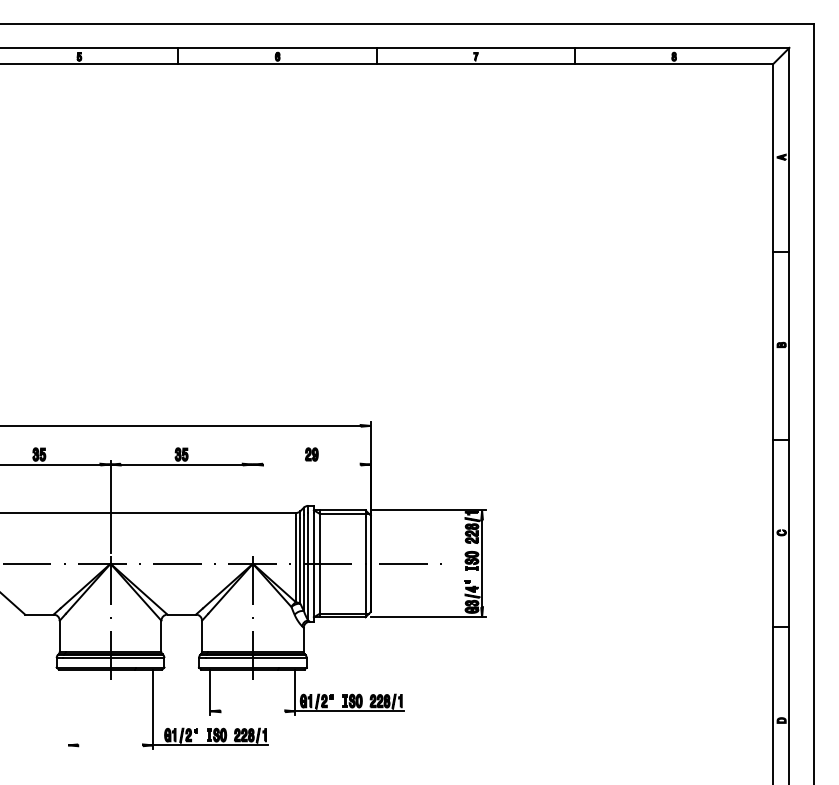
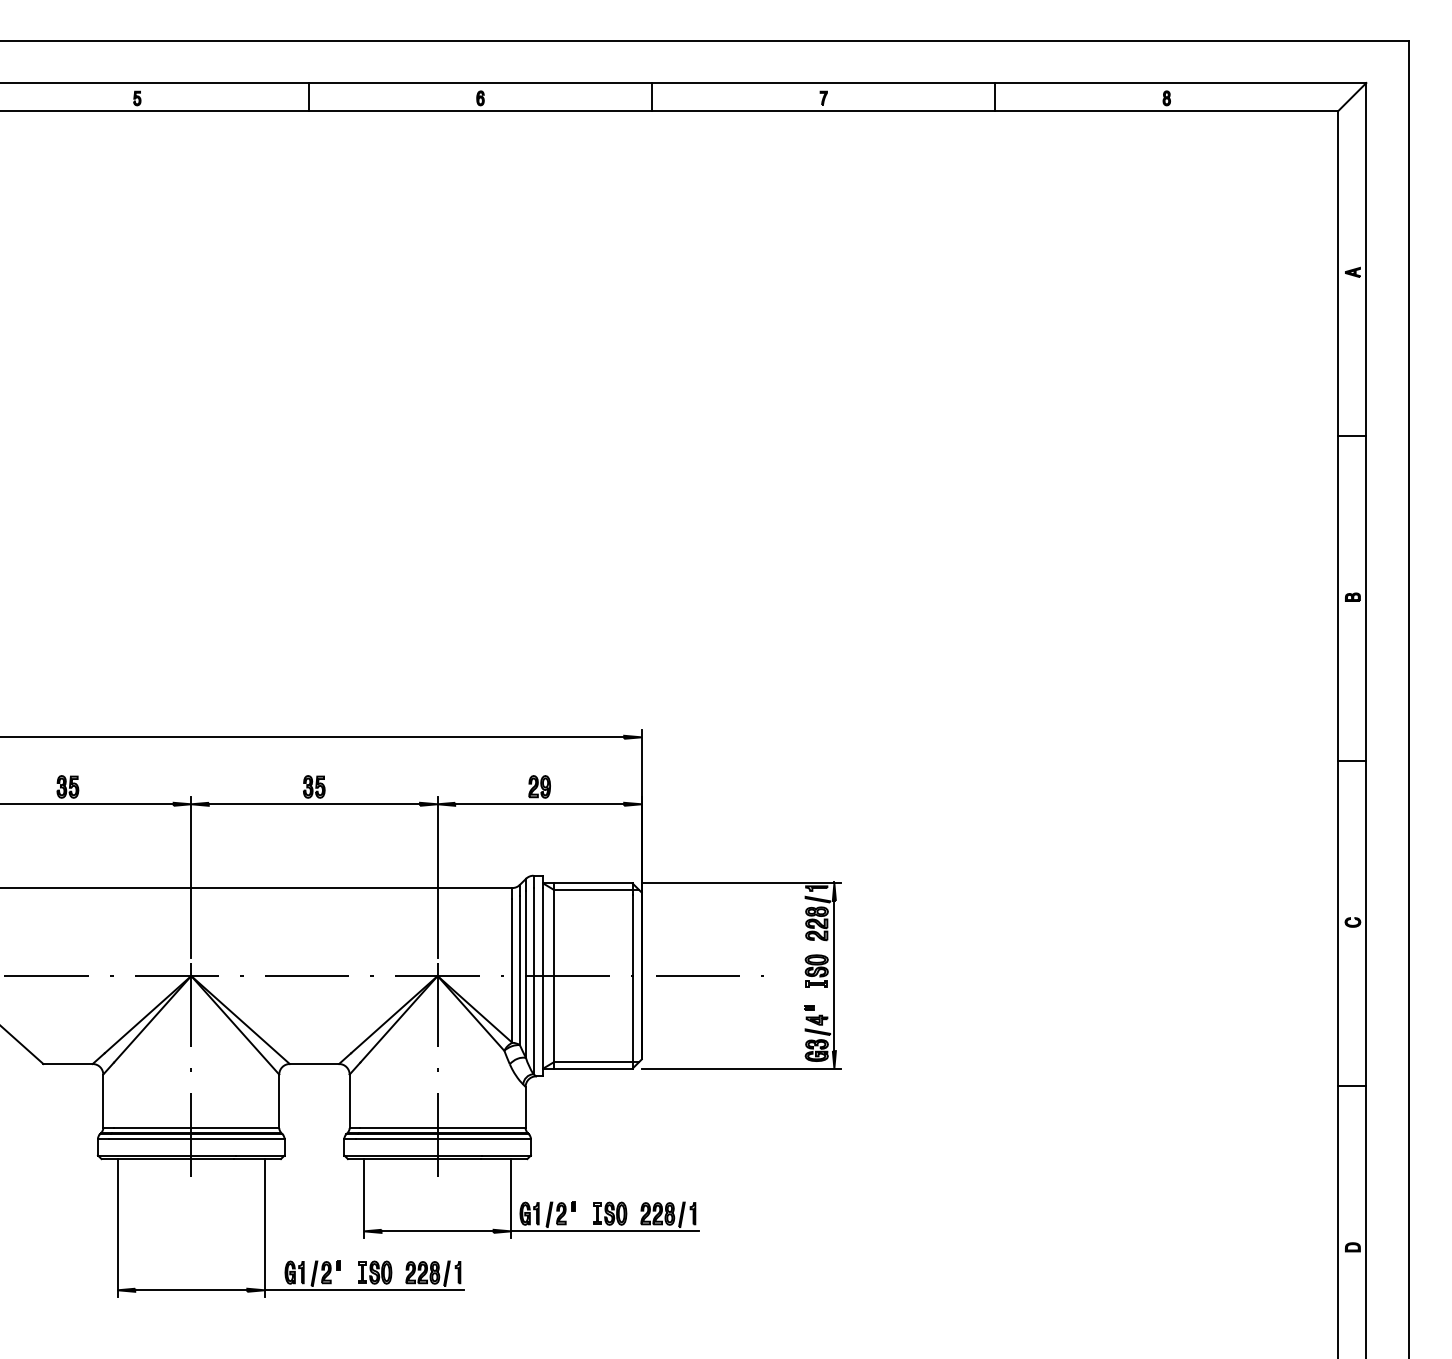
line: (311, 464) -> (539, 804), added
line: (252, 506) -> (436, 876), added
line: (68, 709) -> (118, 1228), added
line: (252, 711) -> (436, 1231), added
line: (110, 745) -> (191, 1290), added

